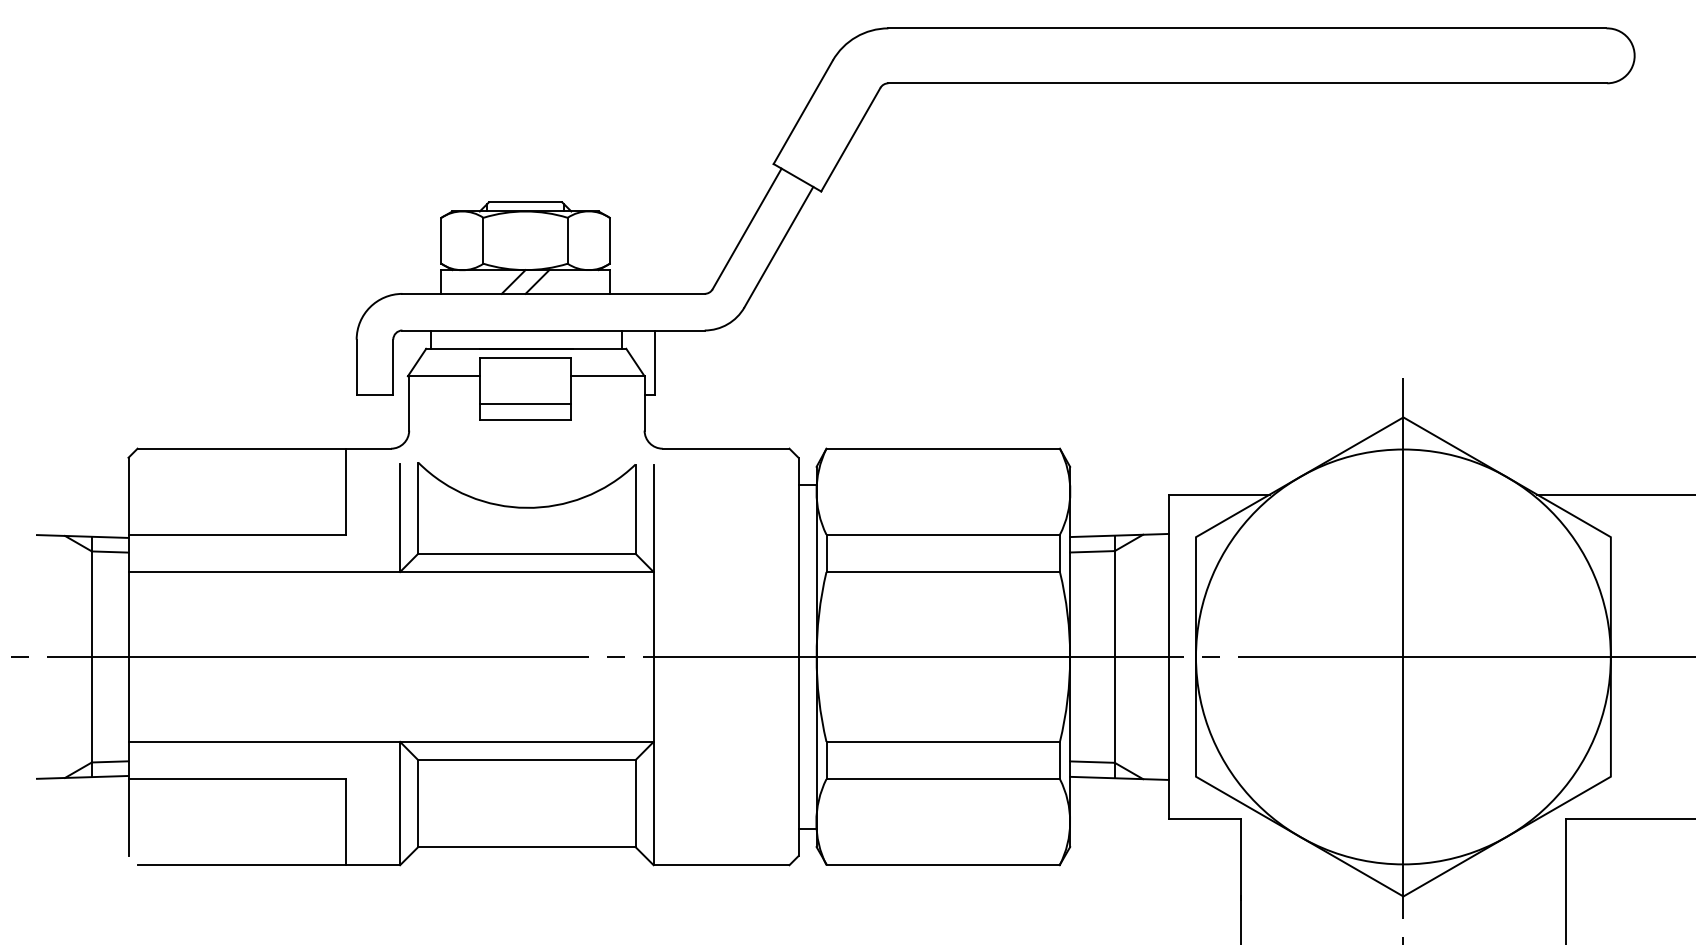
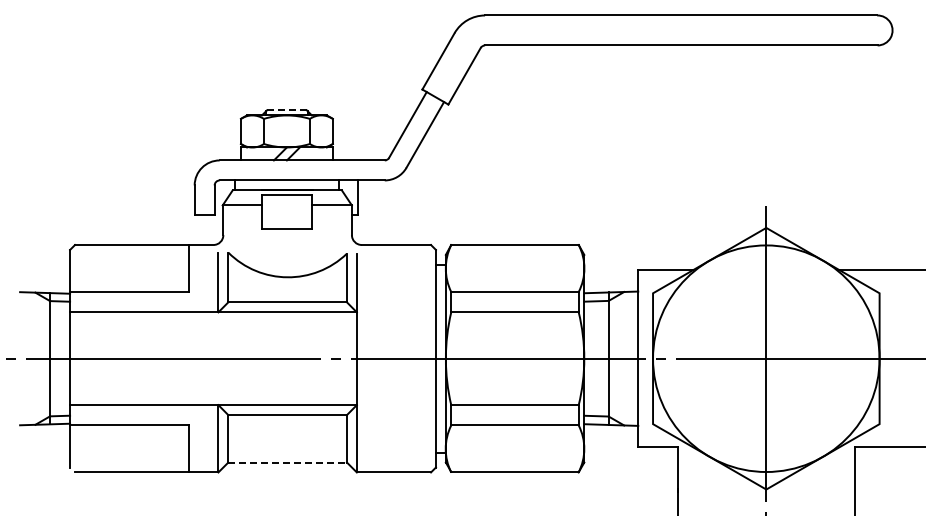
line: (524, 202) -> (286, 110), solid -> dashed
line: (524, 403) -> (286, 220), removed
line: (528, 846) -> (288, 462), solid -> dashed

